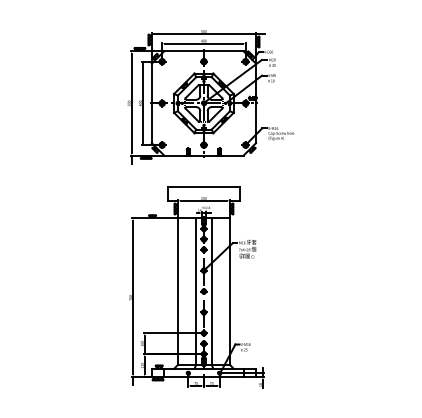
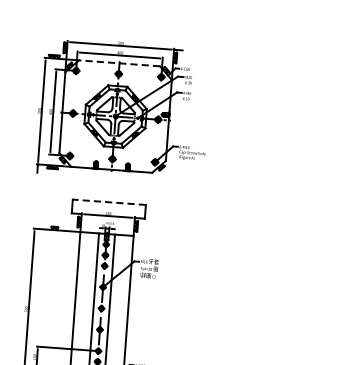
line: (203, 51) -> (119, 63), solid -> dashed
line: (203, 187) -> (108, 202), solid -> dashed

